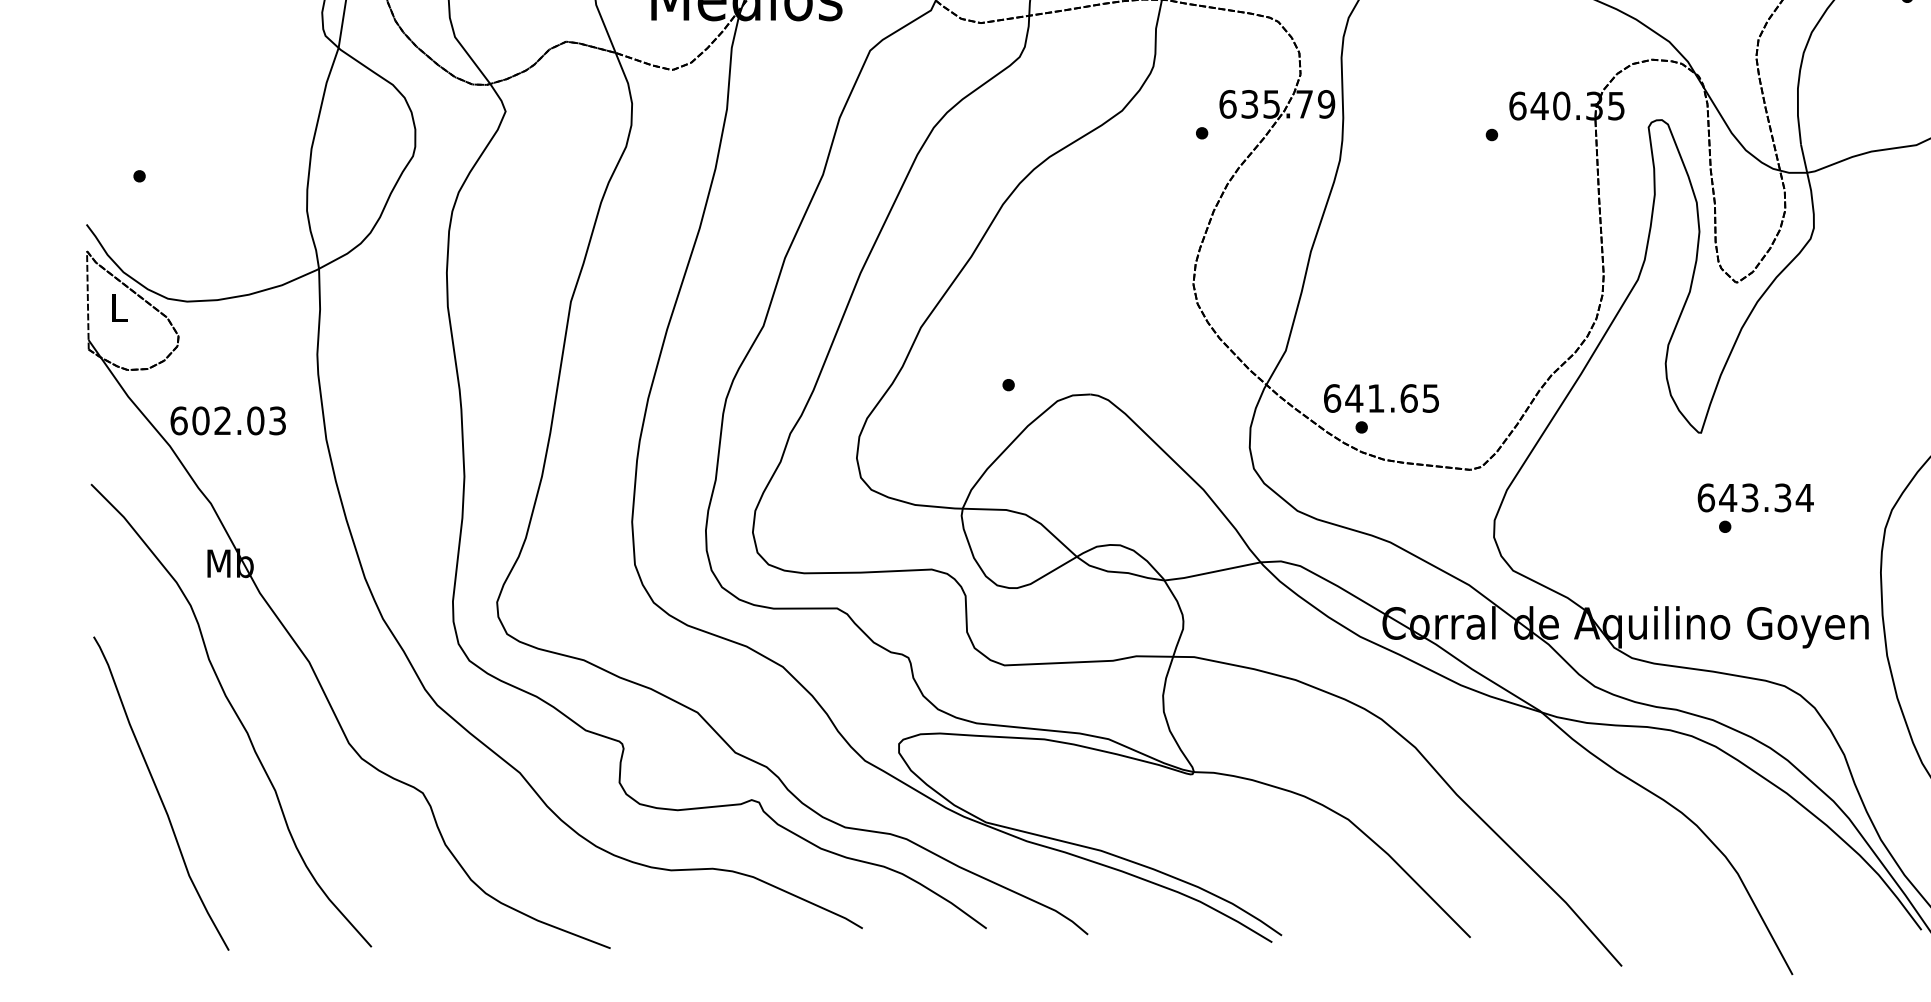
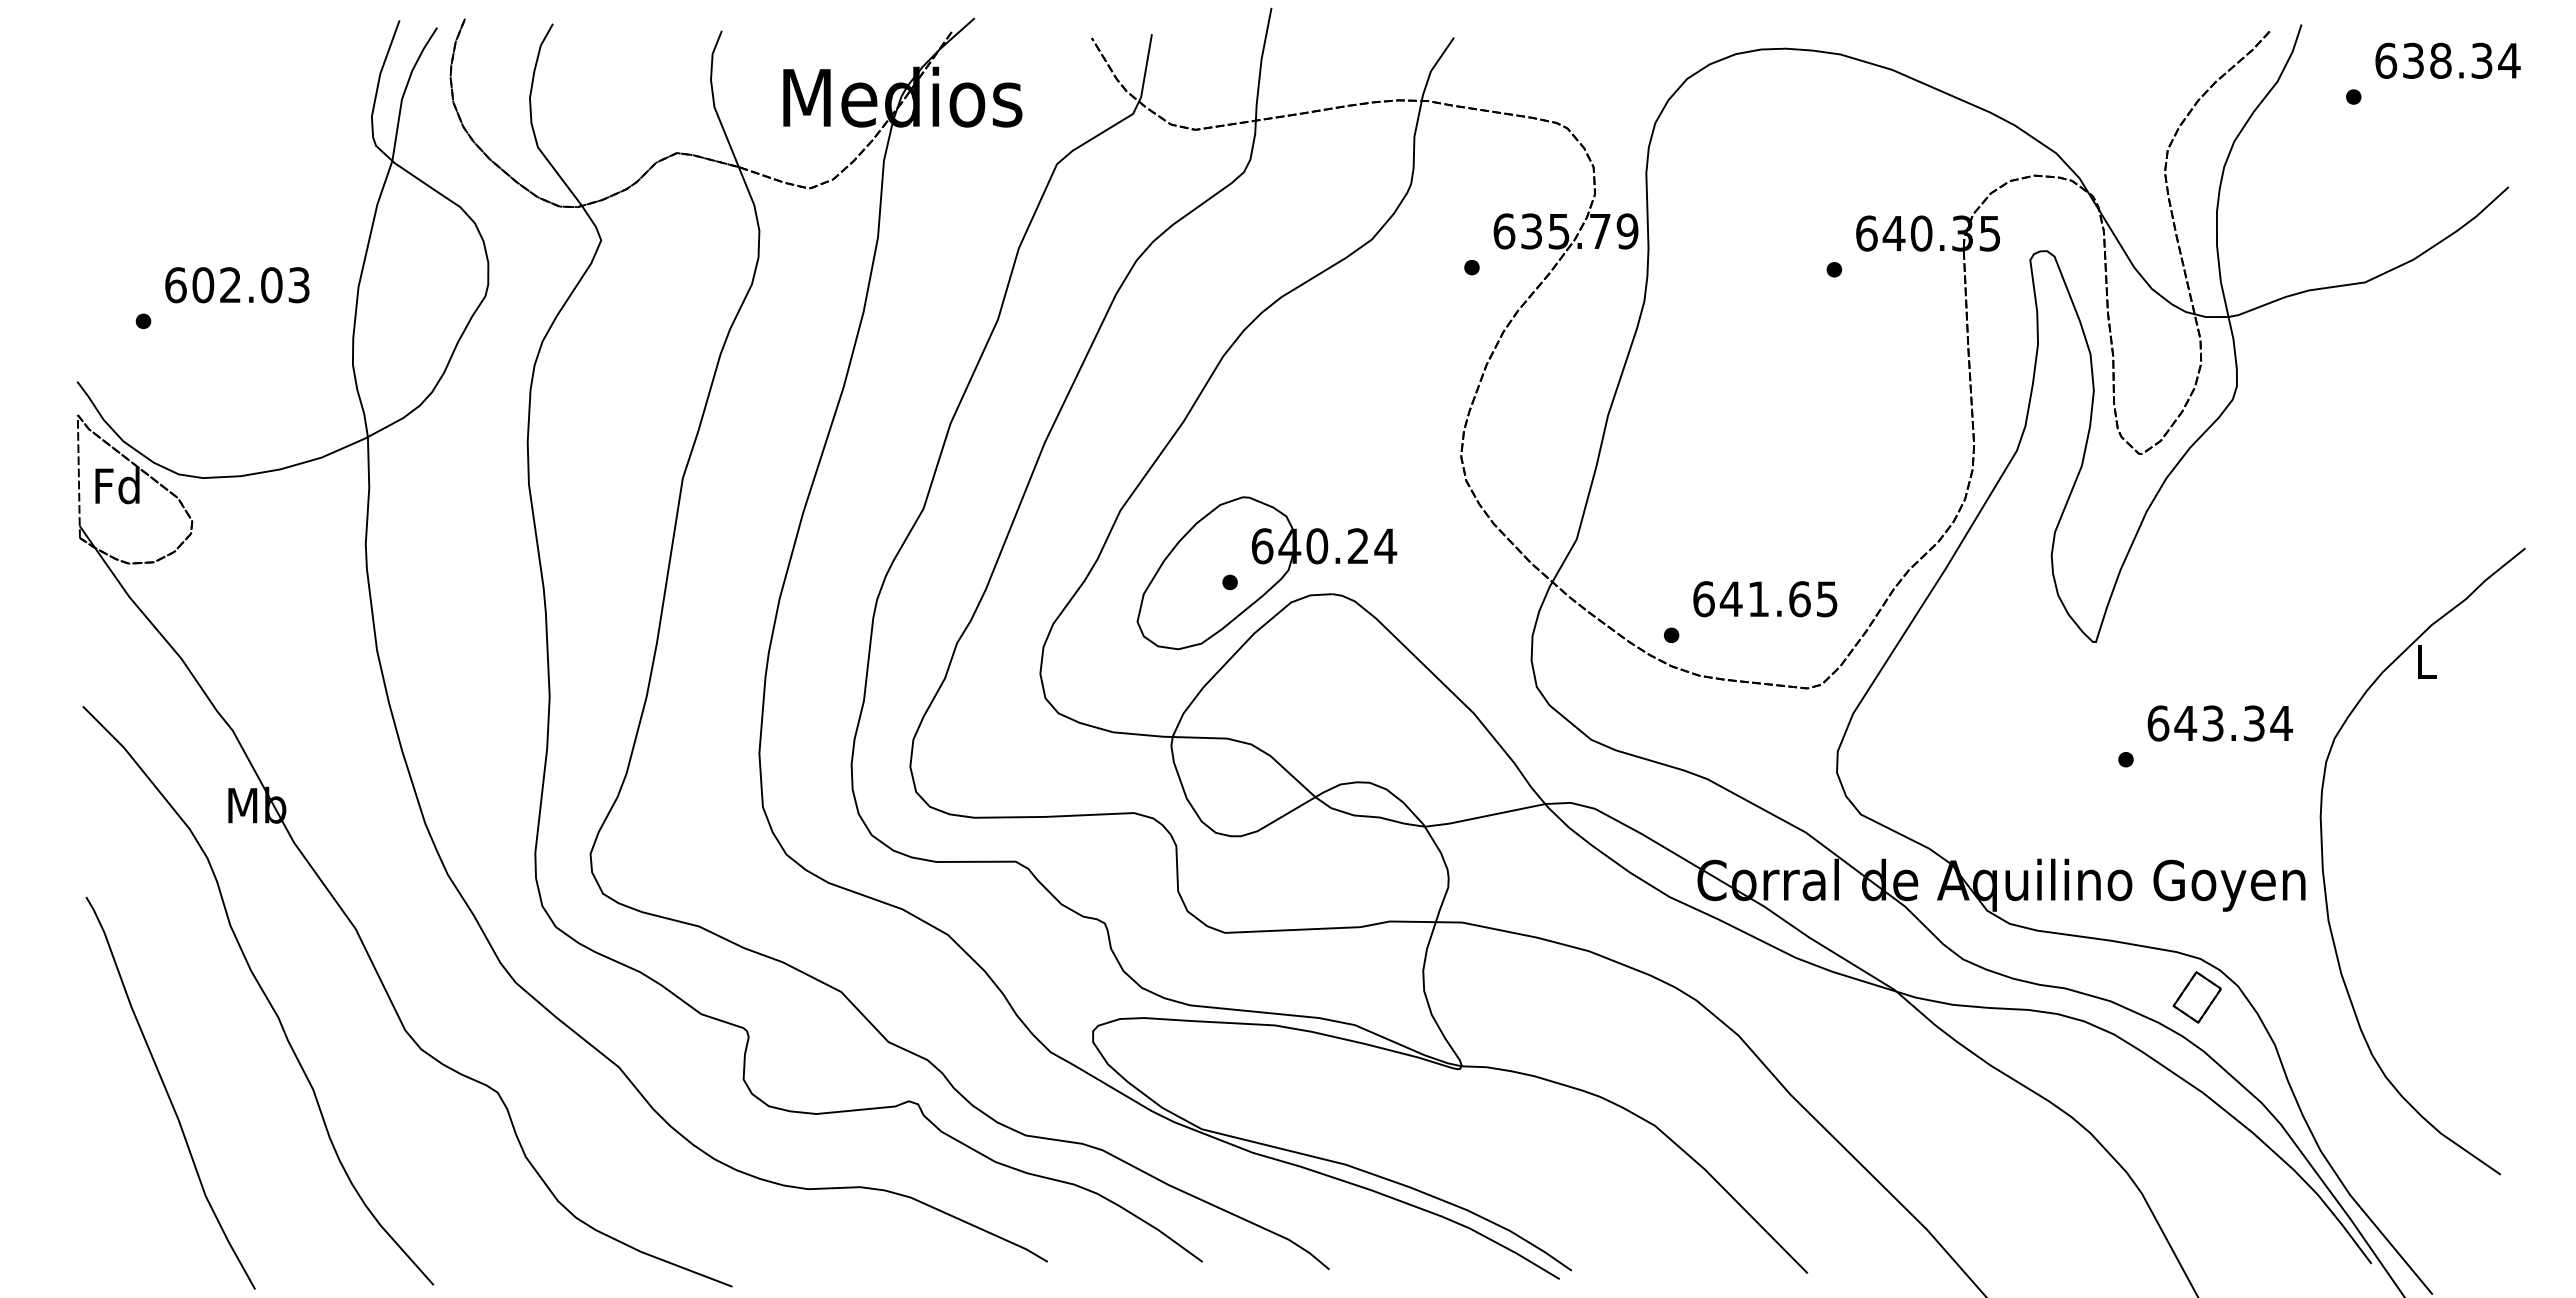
text: (118, 307) -> (117, 485), L -> Fd
part: (1037, 377) -> (1266, 573), added
text: (1381, 398) -> (1765, 599), moved
text: (228, 421) -> (237, 285), moved
text: (1755, 497) -> (2219, 723), moved
part: (1781, 717) -> (2196, 997), added

